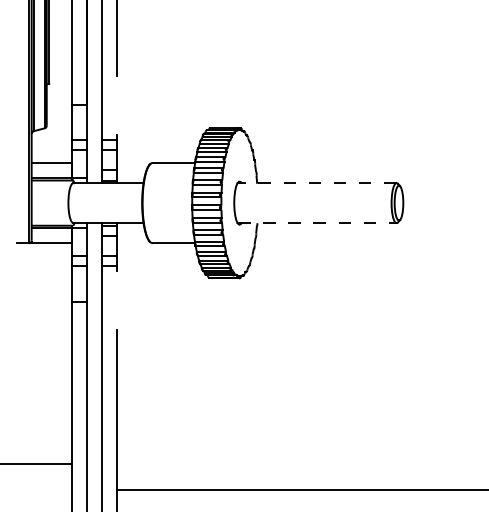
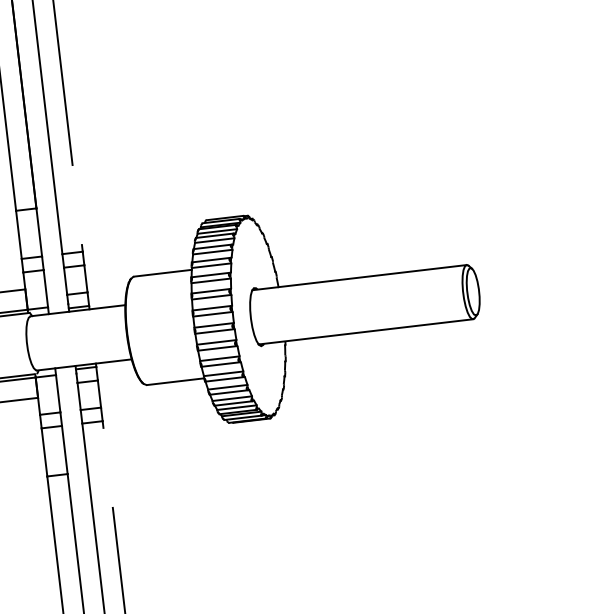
line: (316, 183) -> (358, 278), dashed -> solid
line: (317, 223) -> (366, 332), dashed -> solid

